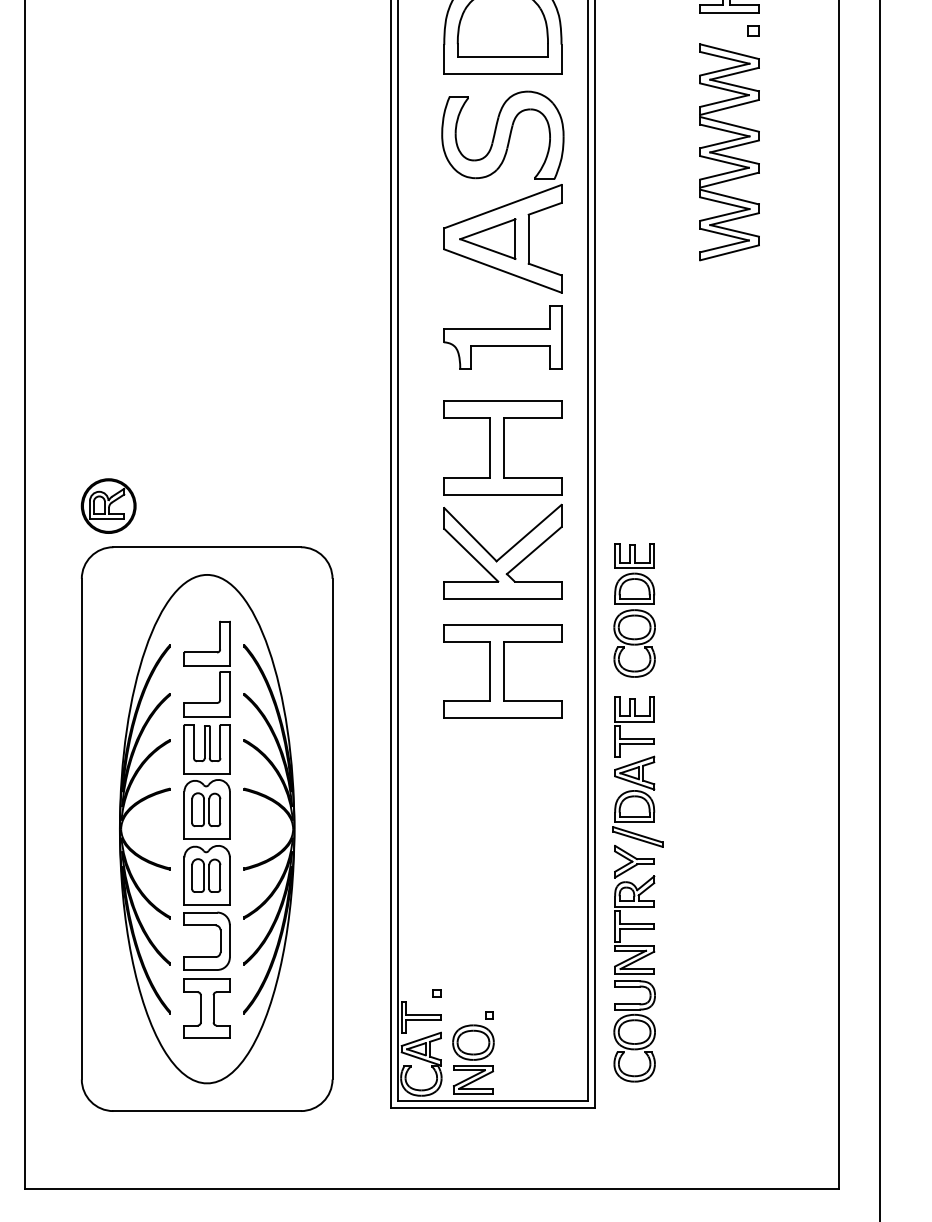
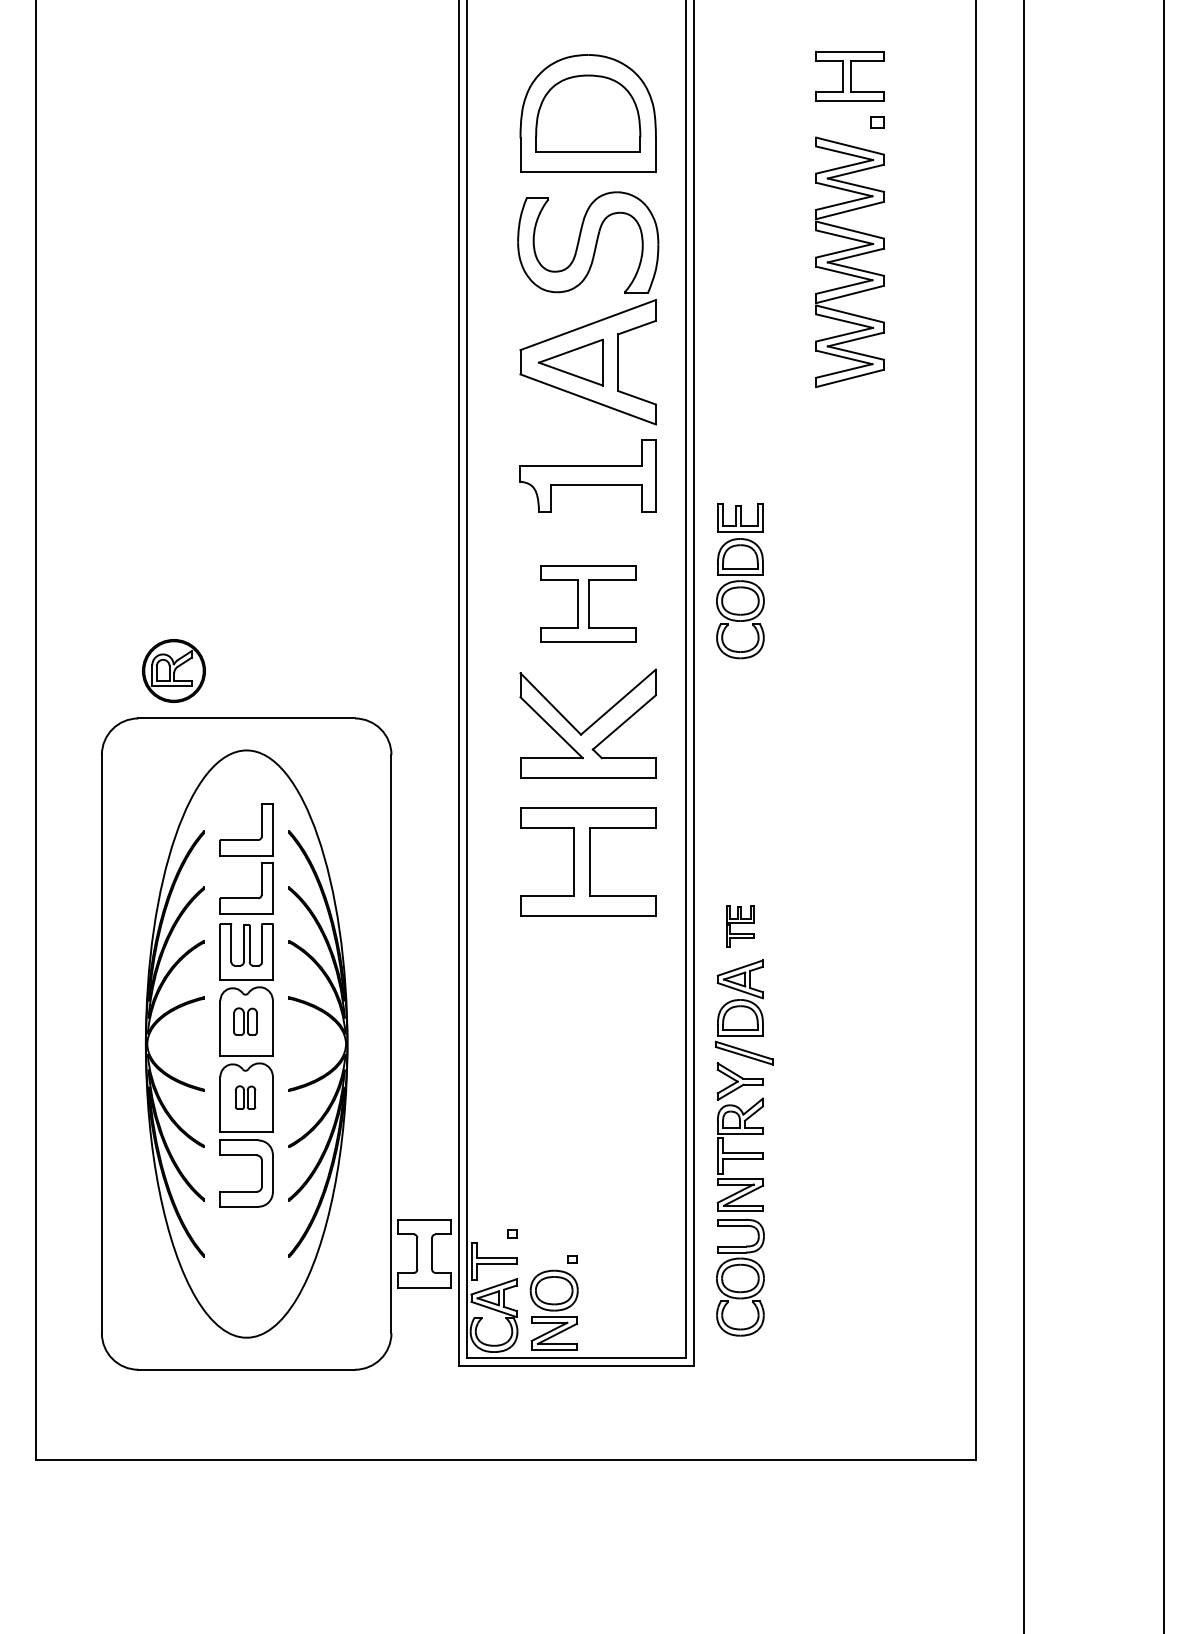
part: (503, 447) -> (588, 603), size x0.7
part: (108, 505) -> (173, 670), moved
part: (634, 610) -> (740, 581), moved
part: (634, 727) -> (740, 926), size x0.6
part: (206, 809) -> (245, 1021), size x0.7
part: (206, 875) -> (245, 1097), size x0.6
part: (207, 1008) -> (424, 1253), moved

